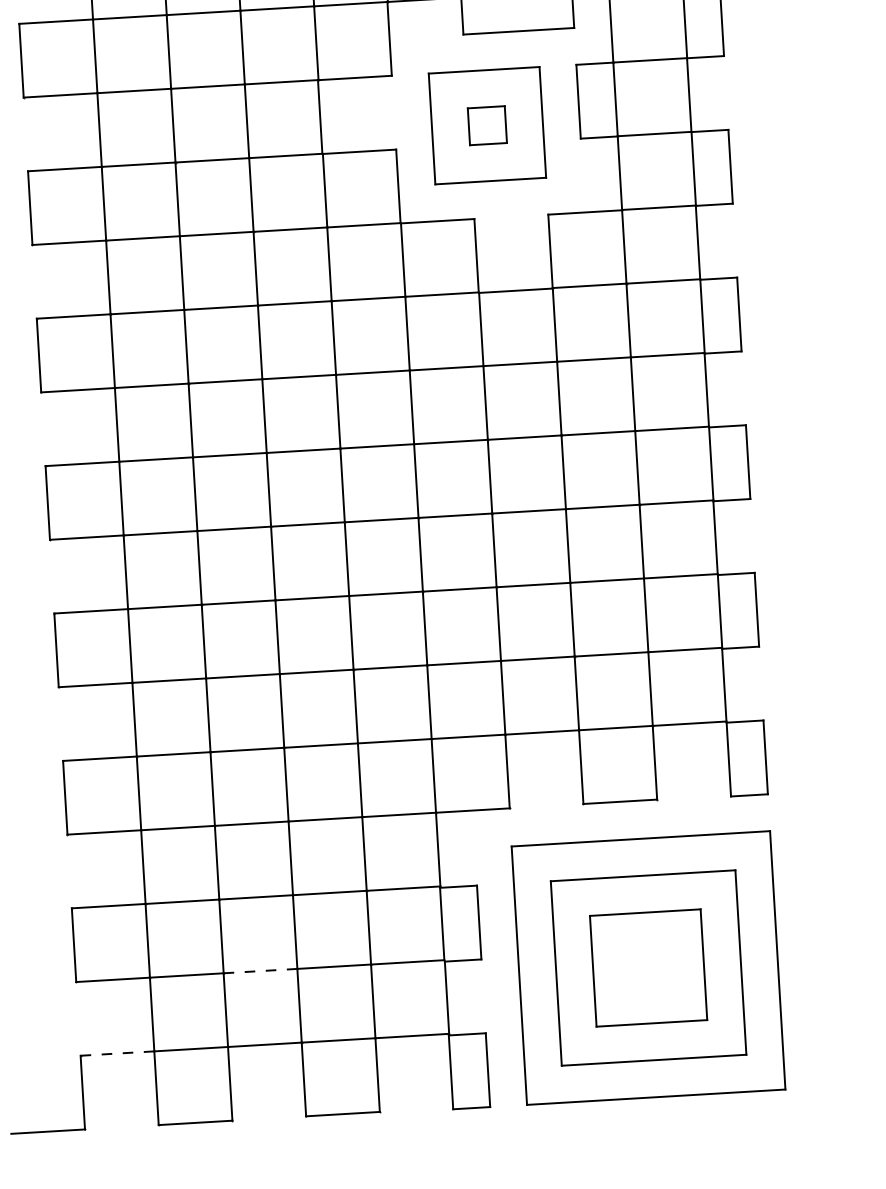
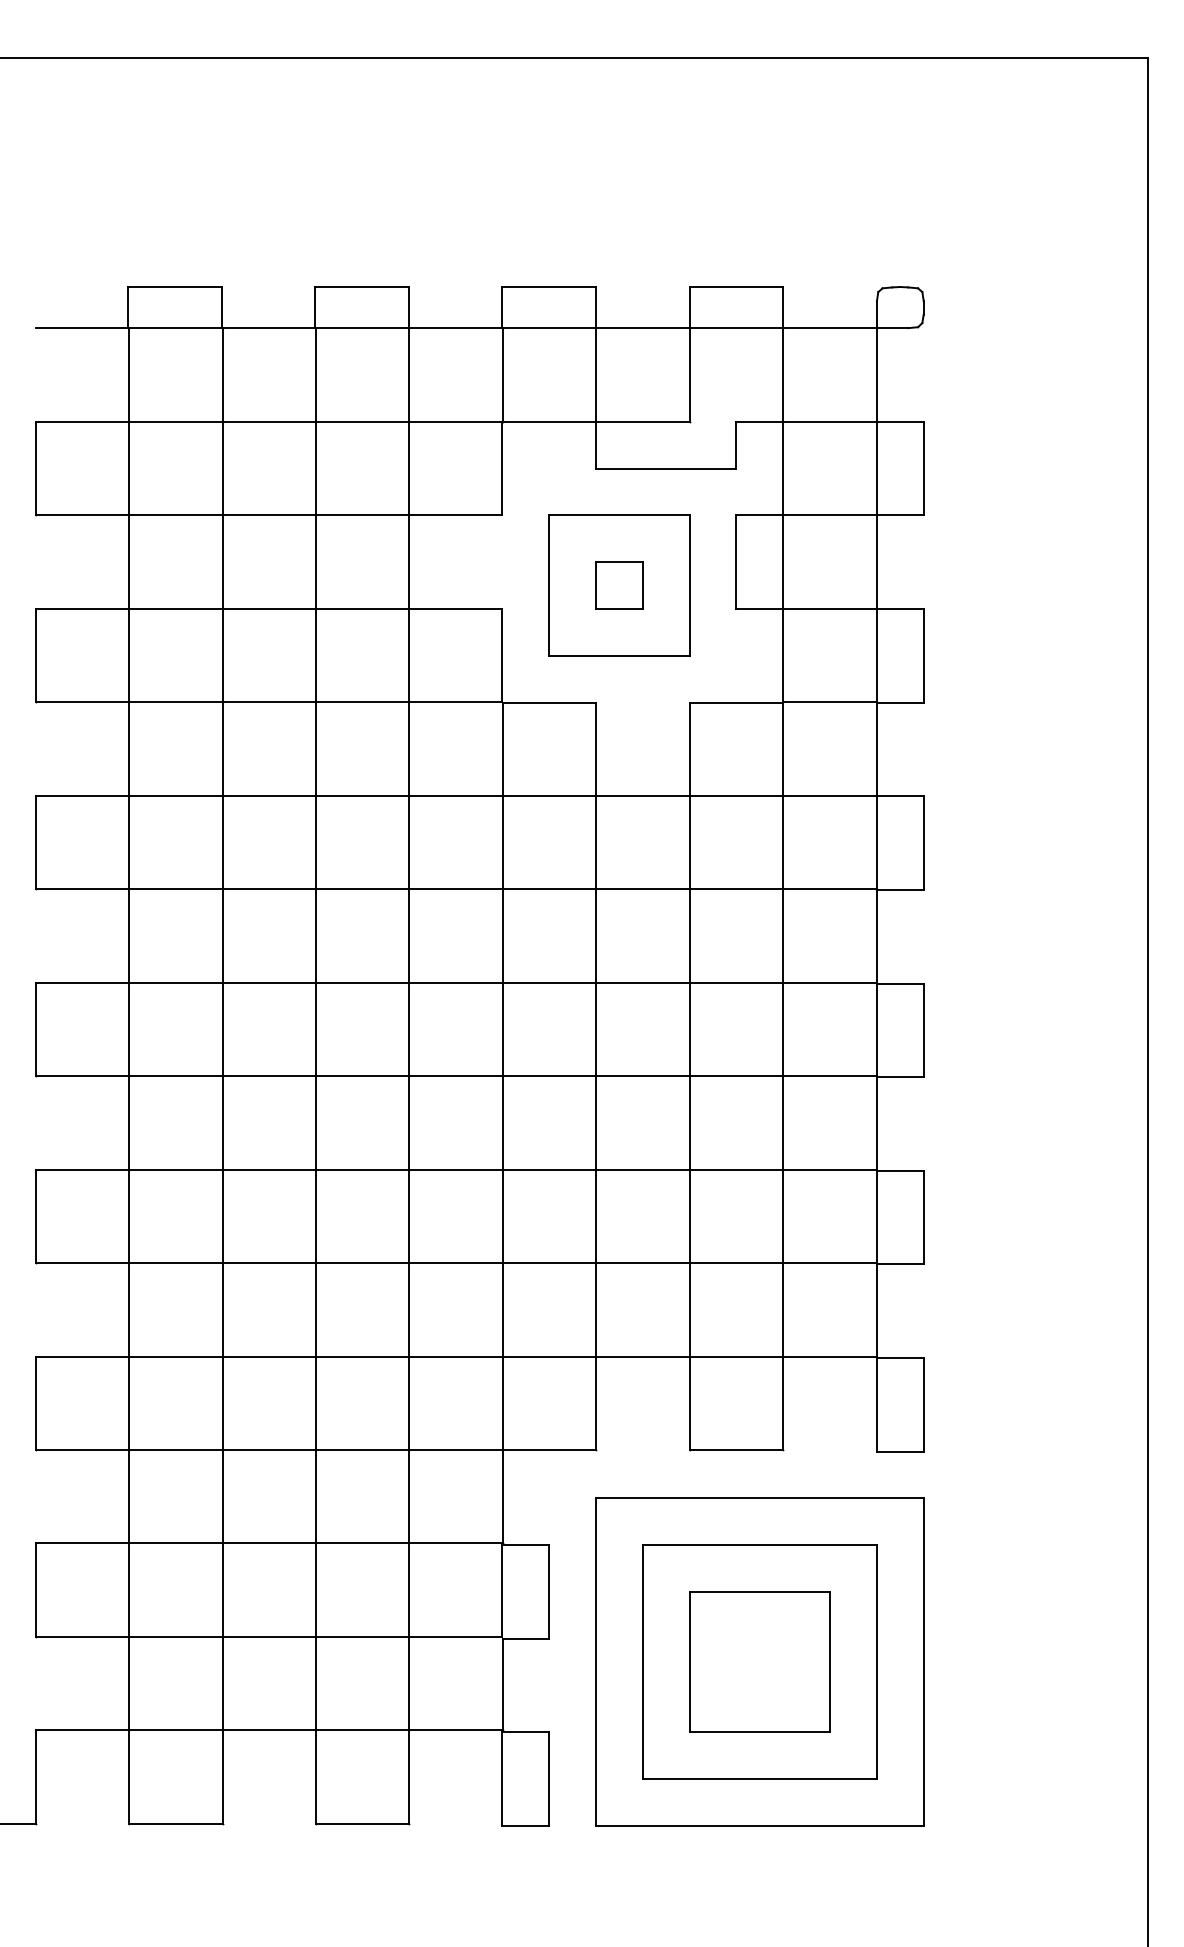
line: (260, 970) -> (269, 1636), dashed -> solid
line: (117, 1053) -> (82, 1730), dashed -> solid

